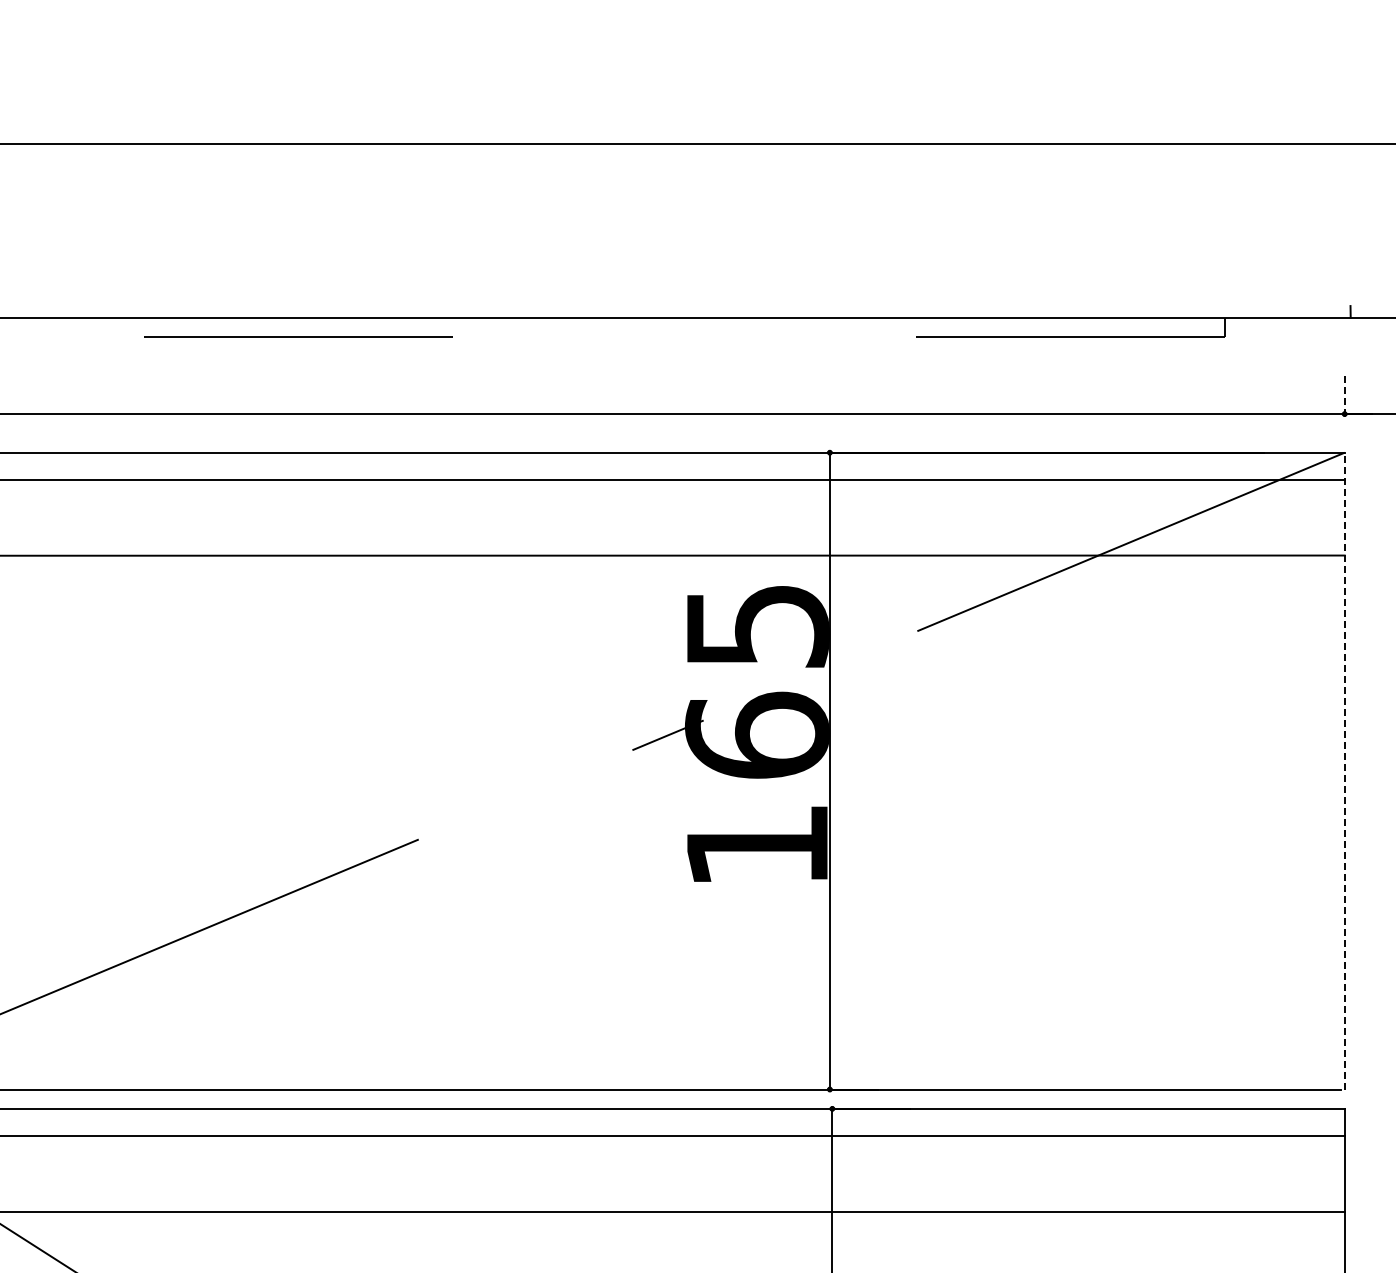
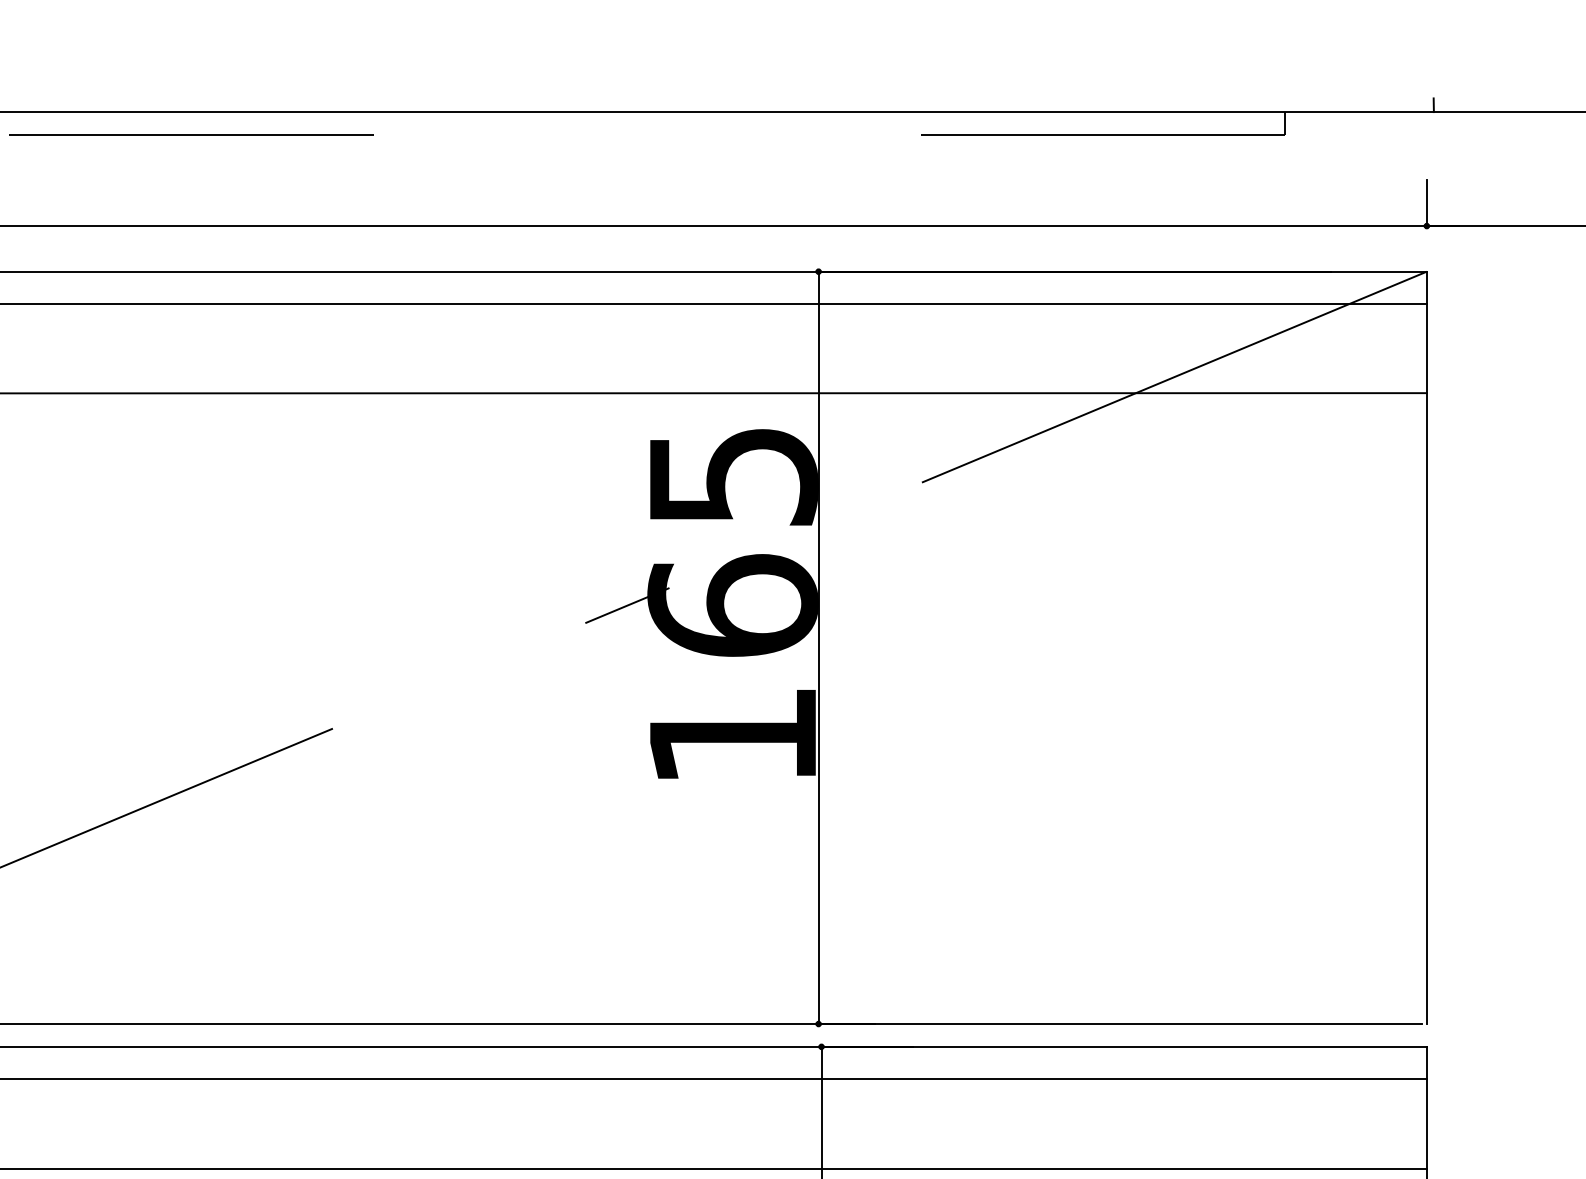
line: (1344, 395) -> (1426, 204), dashed -> solid
line: (1344, 770) -> (1426, 647), dashed -> solid

